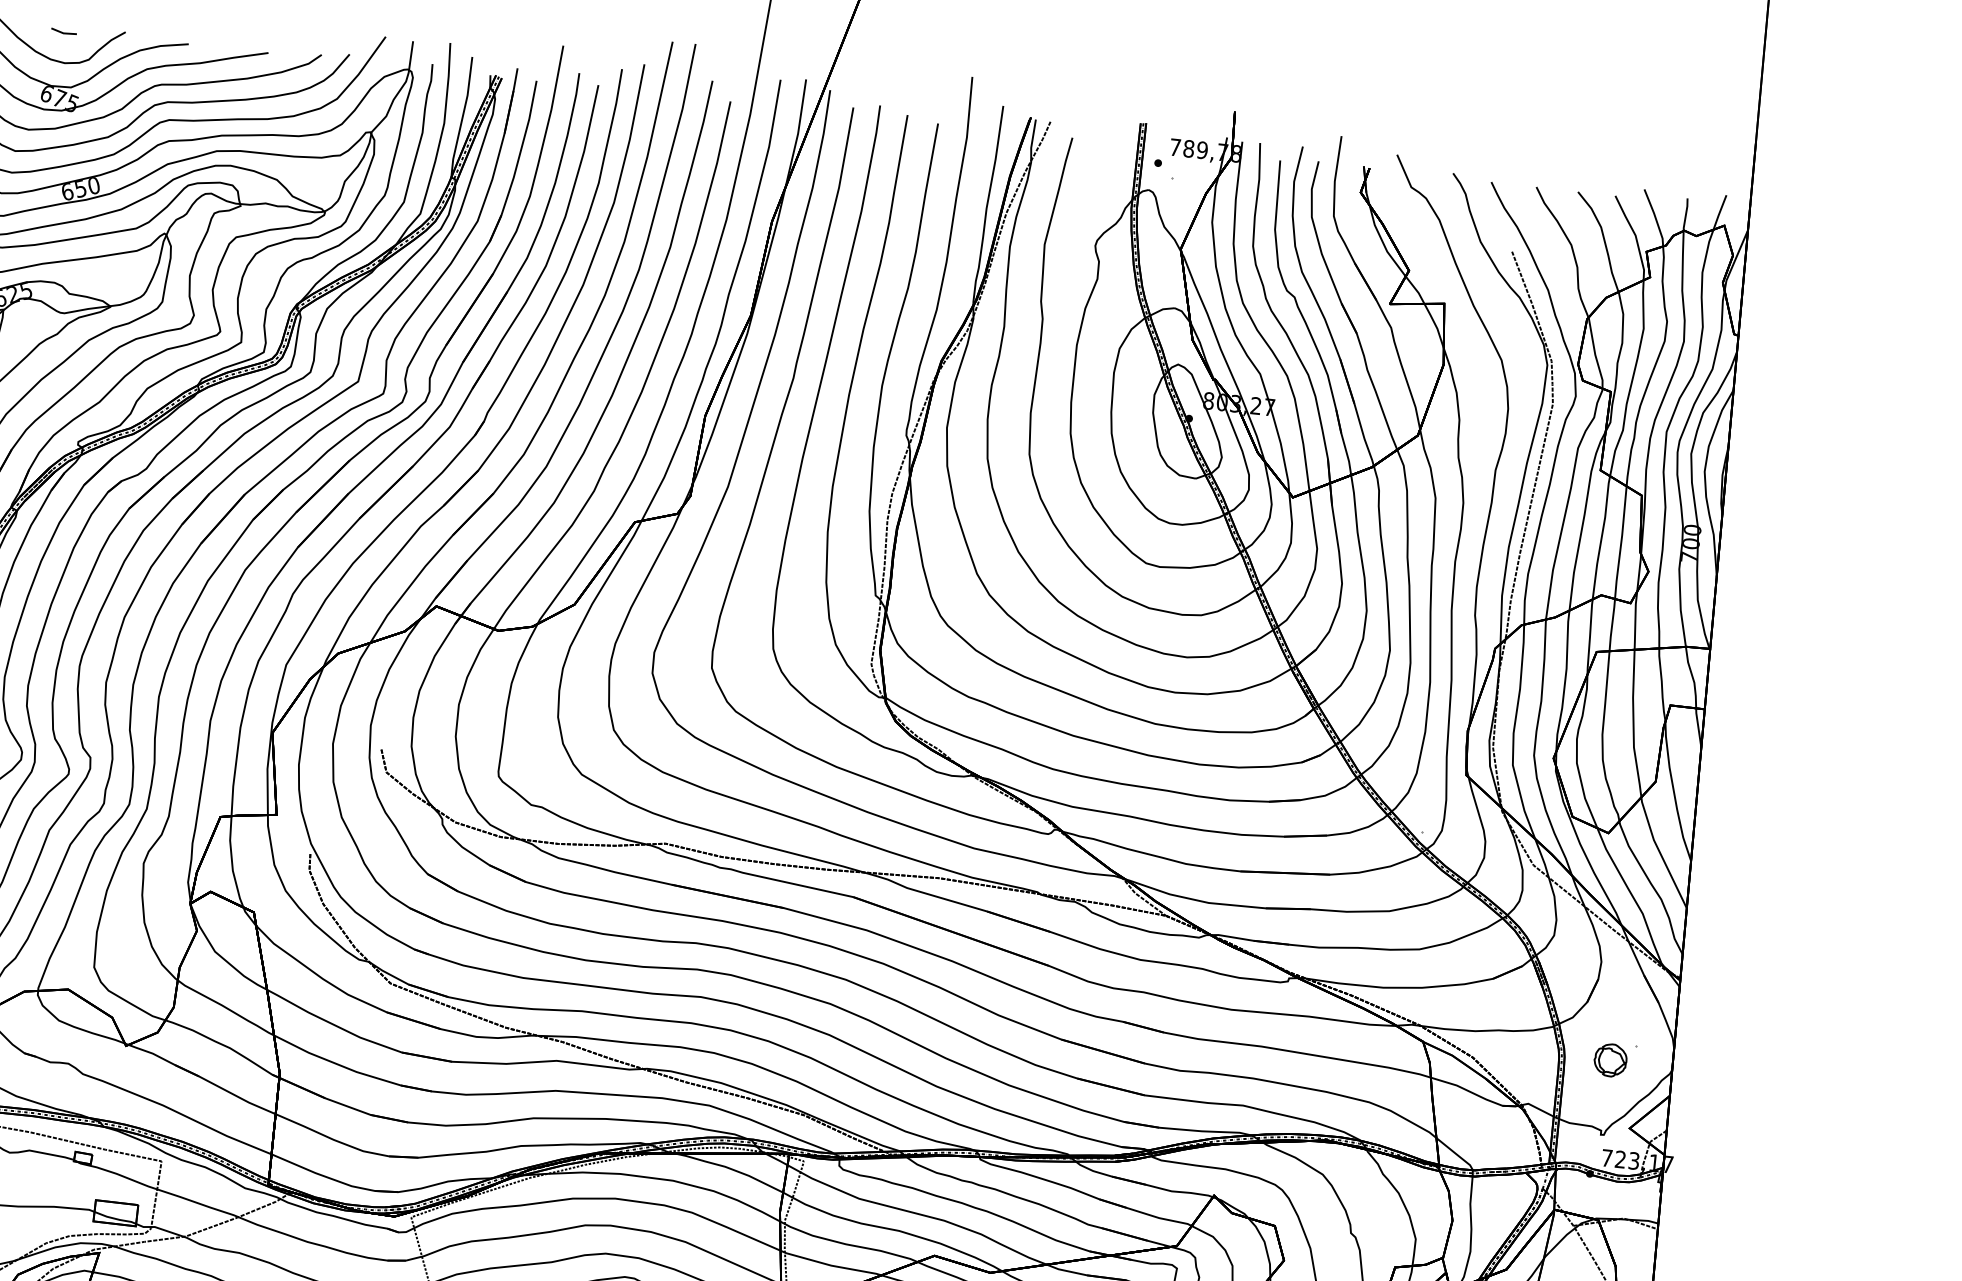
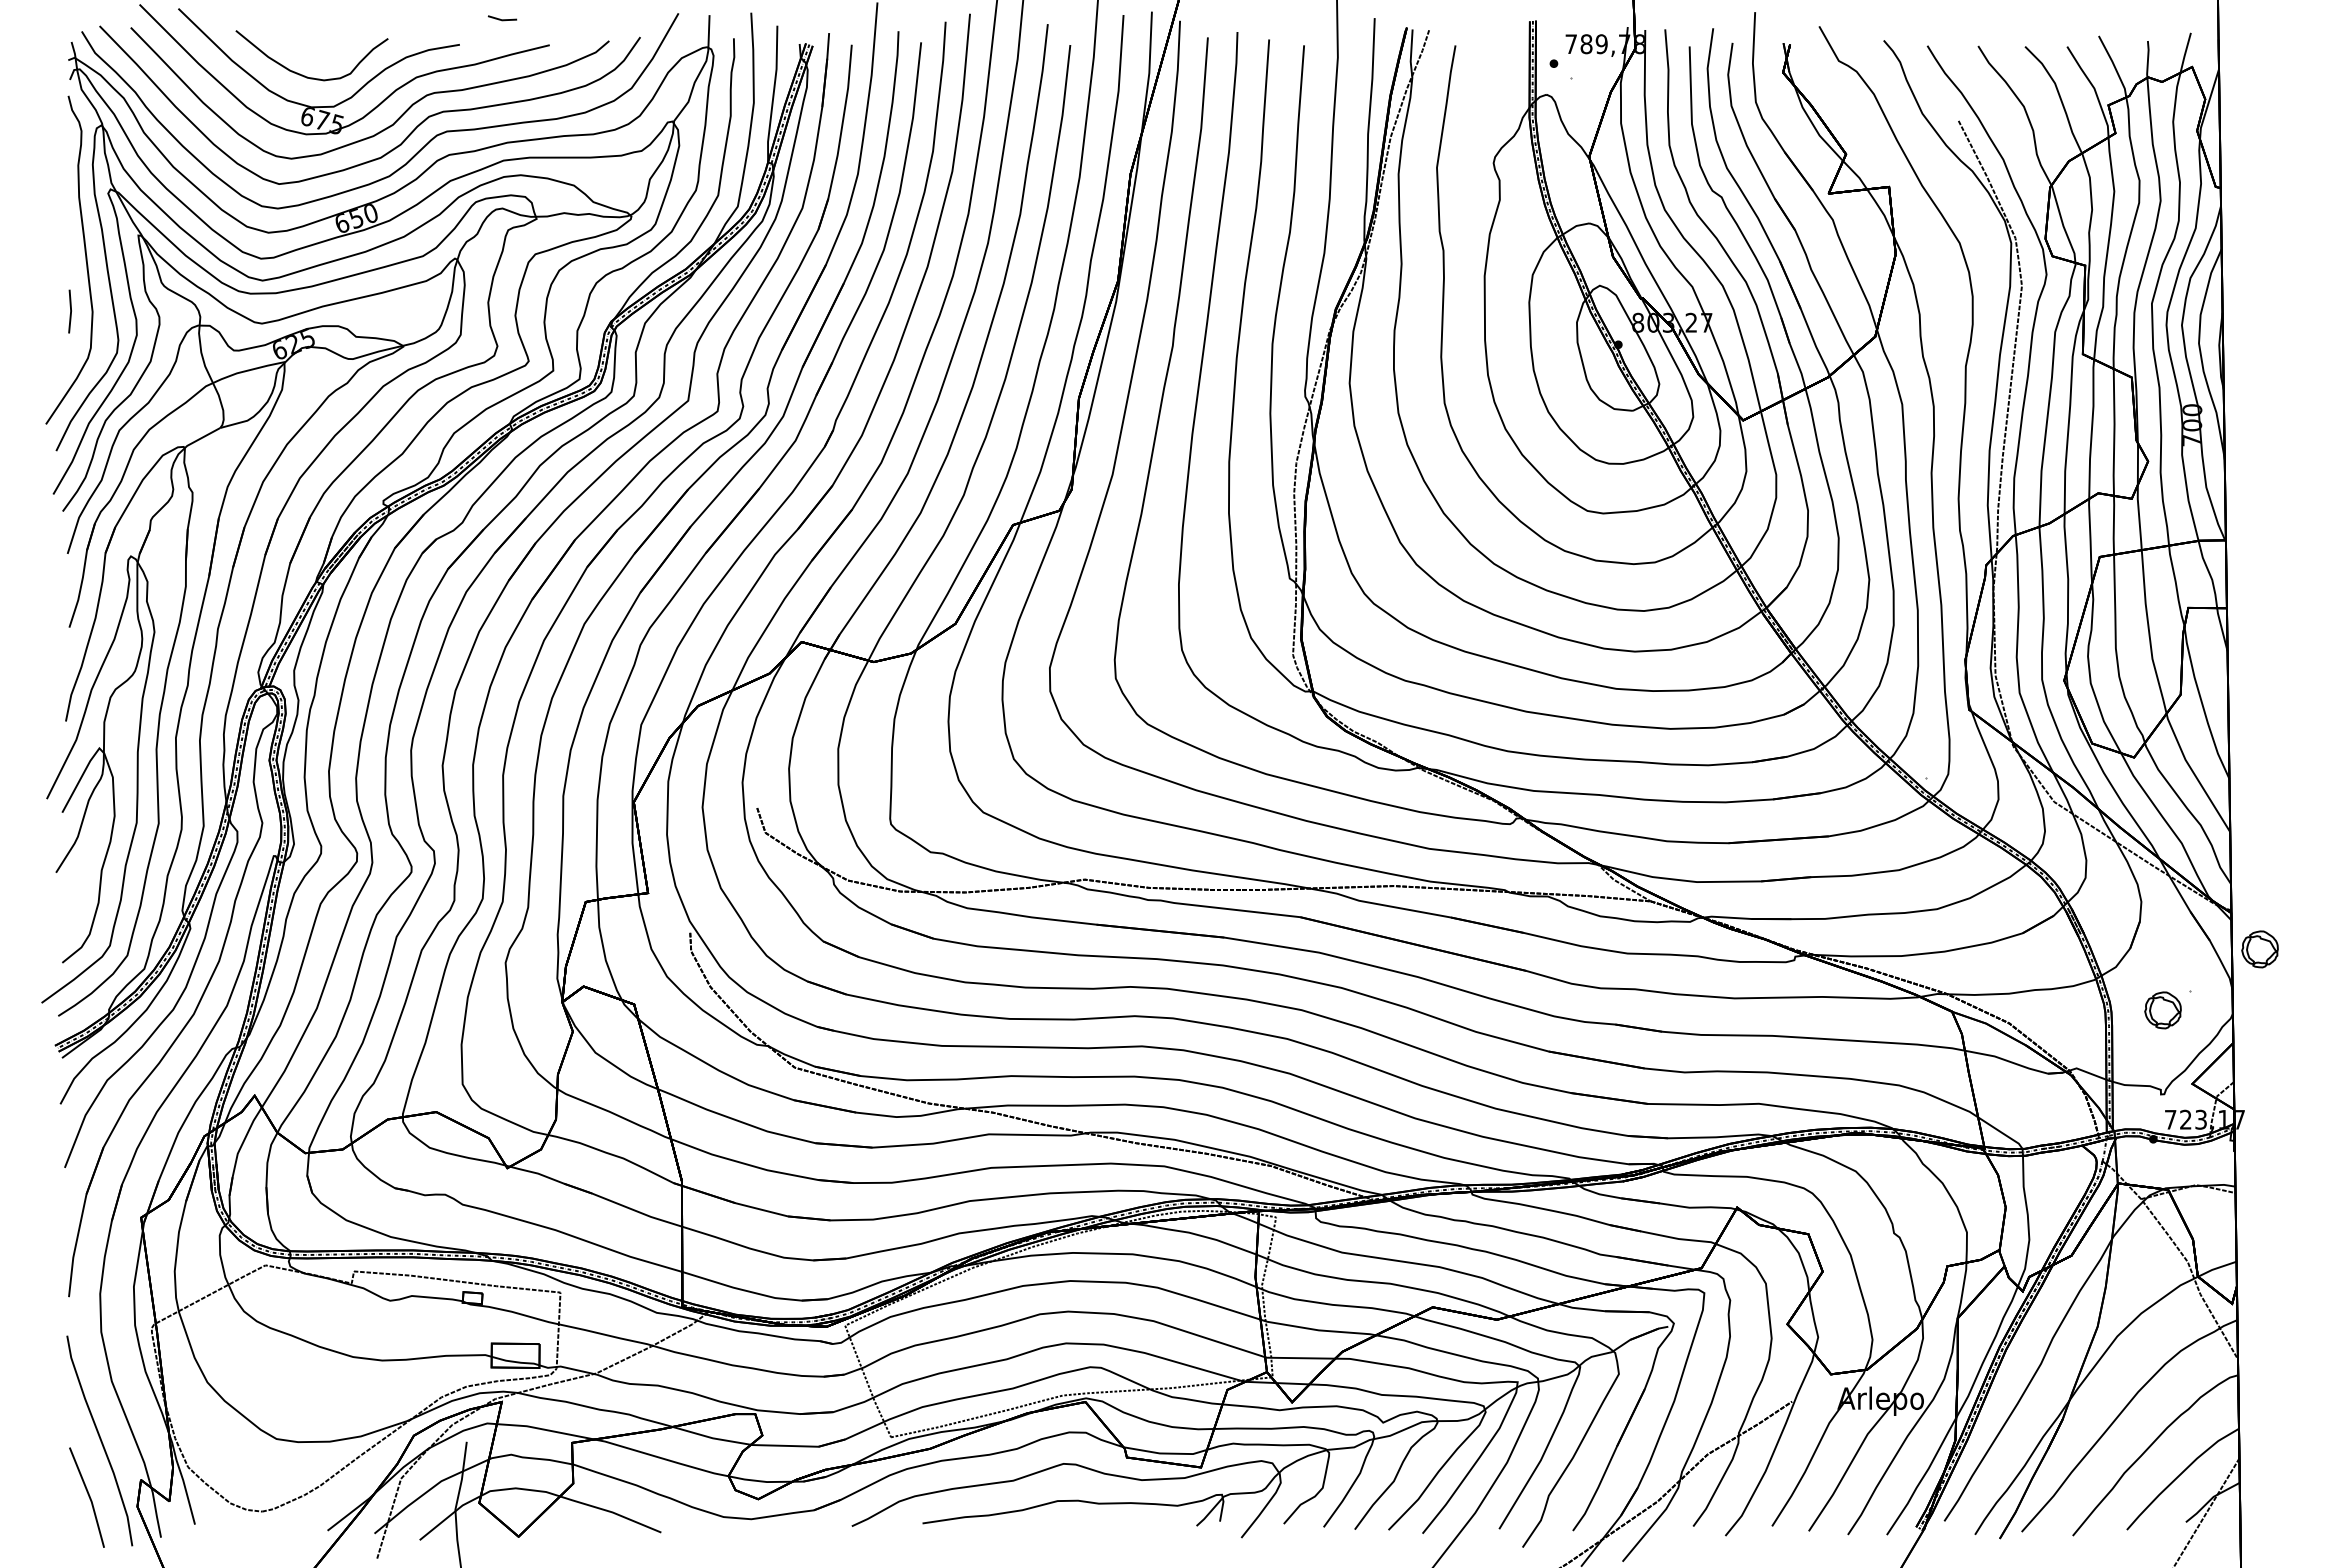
line: (63, 32) -> (502, 19), moved
part: (1701, 1015) -> (2259, 949), added

